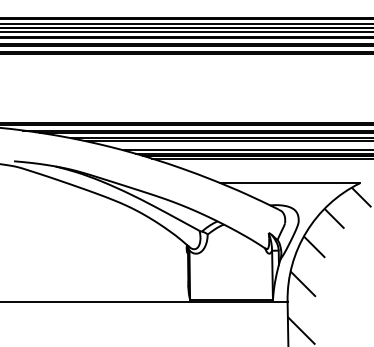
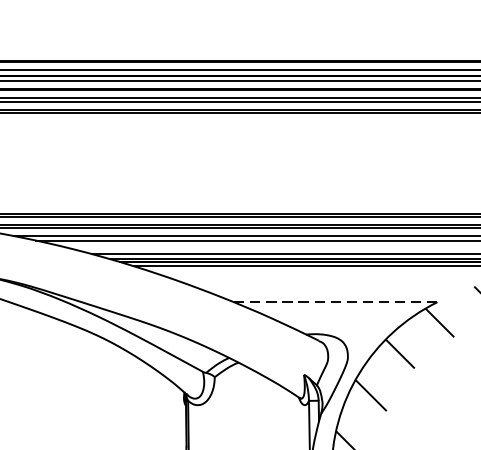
line: (290, 183) -> (335, 302), solid -> dashed

